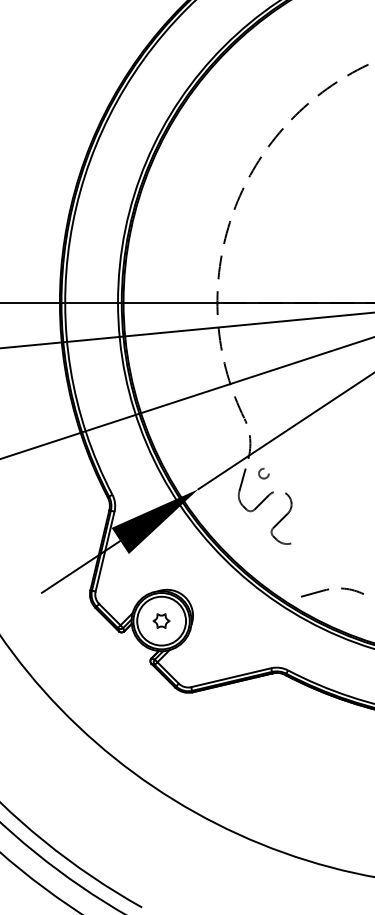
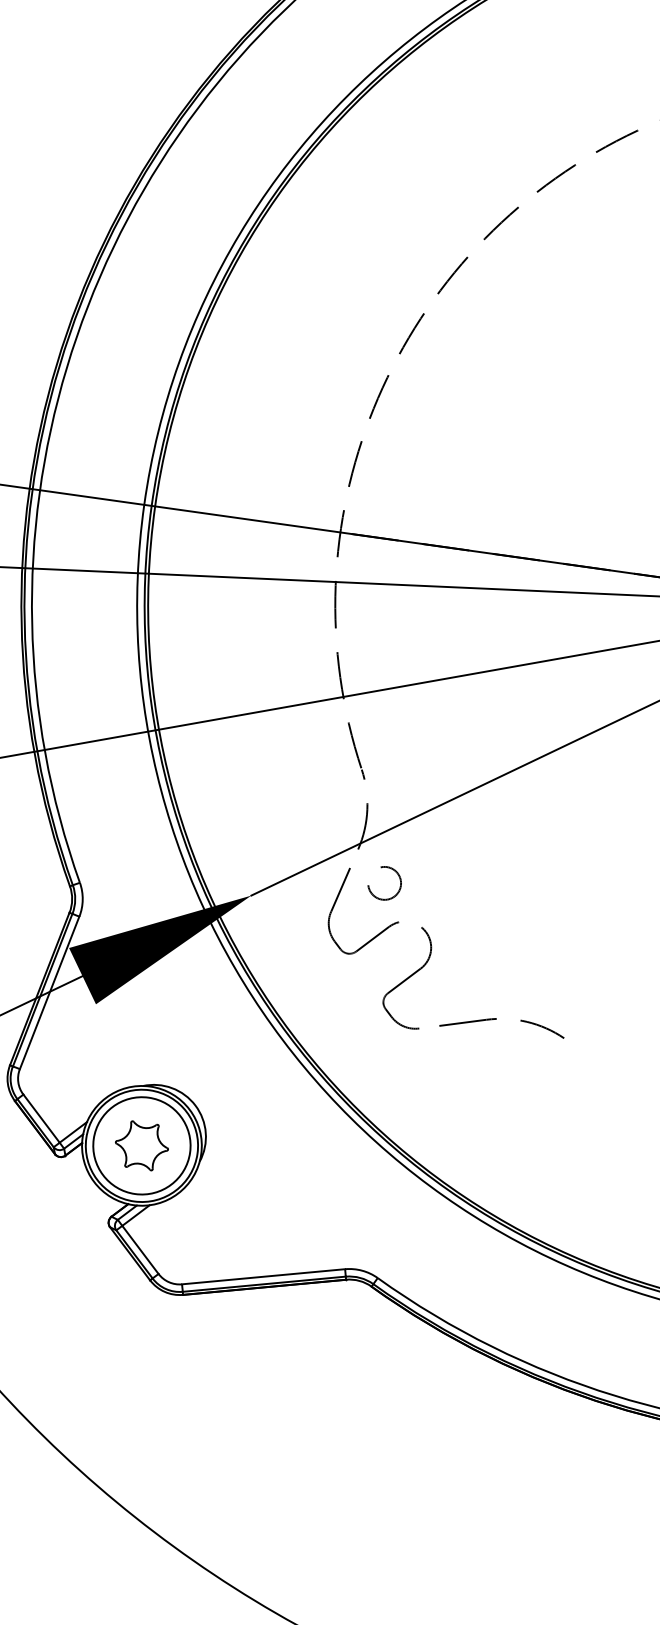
circle: (263, 473) -> (383, 882), size x1.67
part: (332, 592) -> (502, 1026), moved
part: (161, 620) -> (141, 1144), size x1.67

